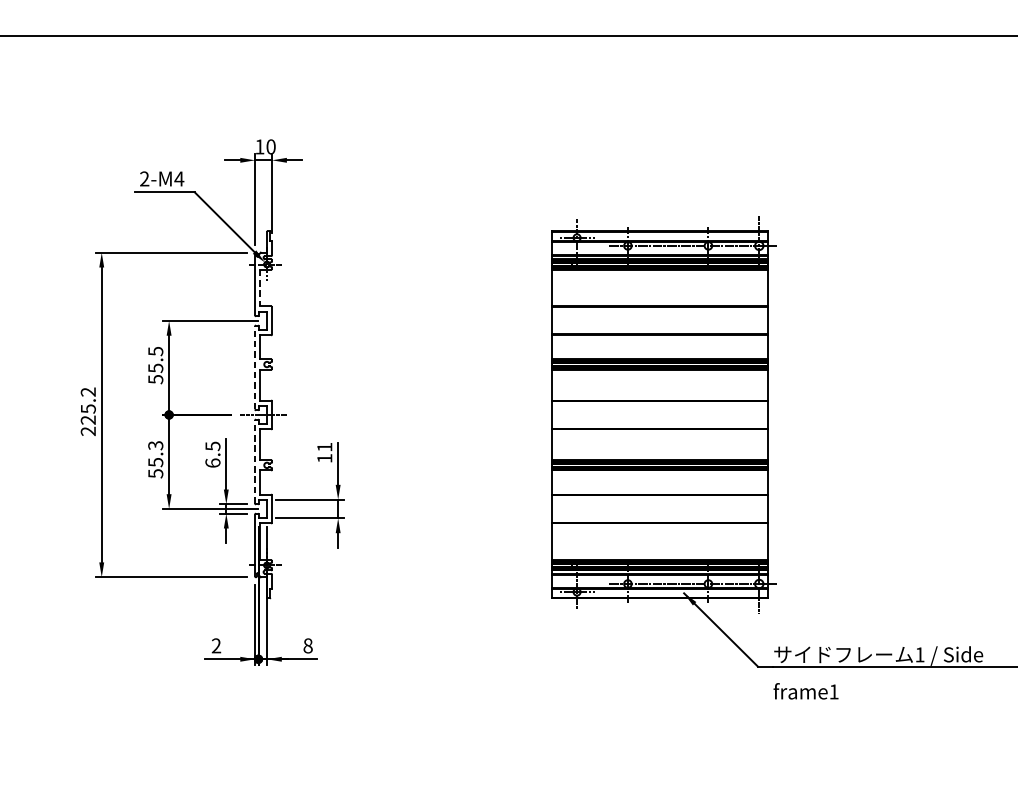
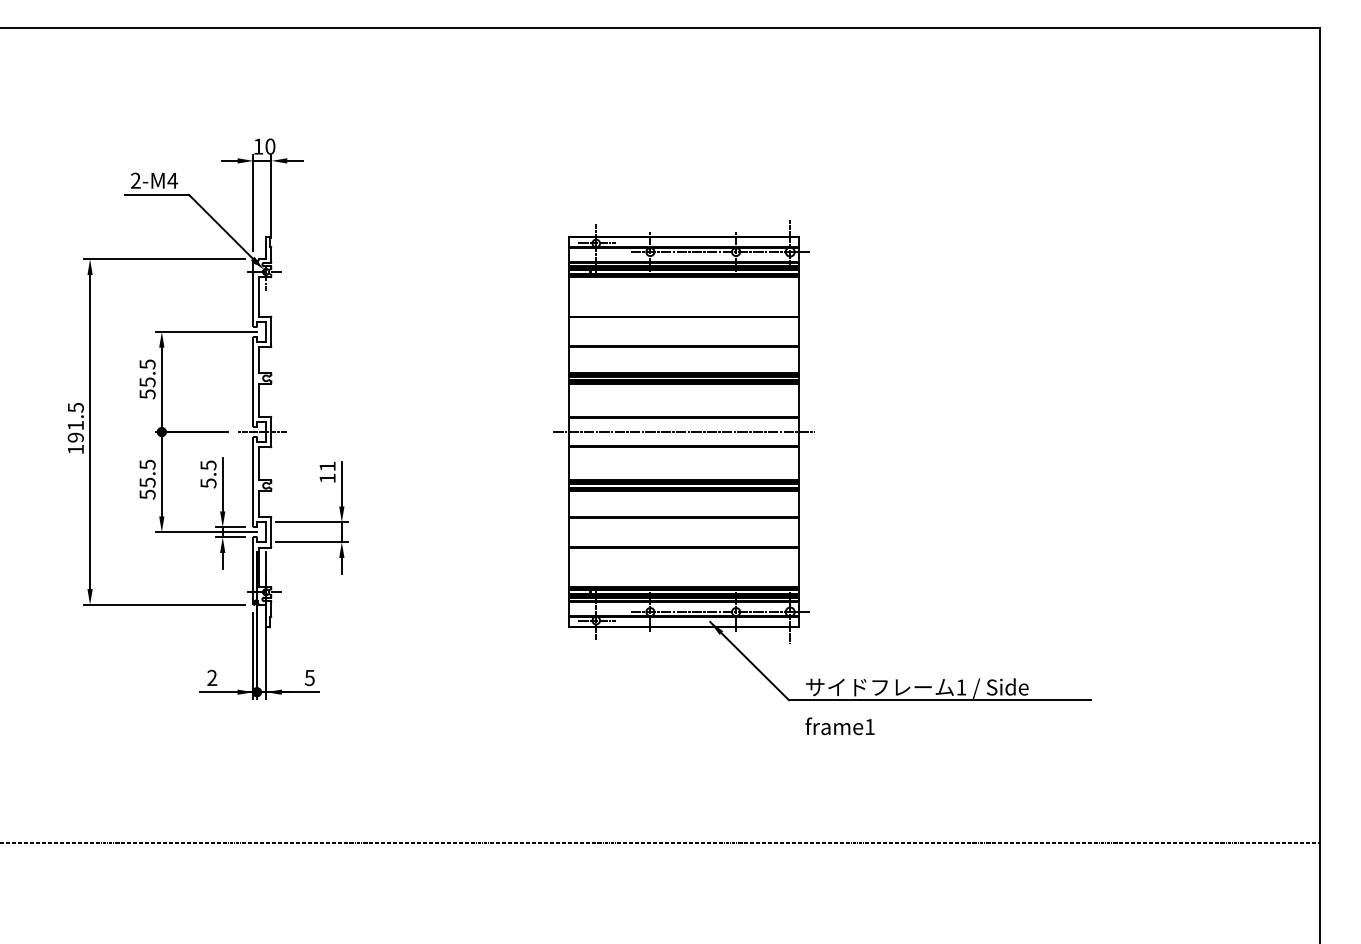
line: (259, 287) -> (258, 296), dashed -> solid
line: (255, 367) -> (253, 381), dashed -> solid
text: (88, 411) -> (75, 428), 225.2 -> 191.5
line: (659, 415) -> (684, 432), added
text: (155, 445) -> (147, 464), 55.3 -> 55.5
line: (255, 461) -> (253, 481), dashed -> solid
text: (212, 463) -> (208, 483), 6.5 -> 5.5
text: (307, 645) -> (309, 677), 8 -> 5

